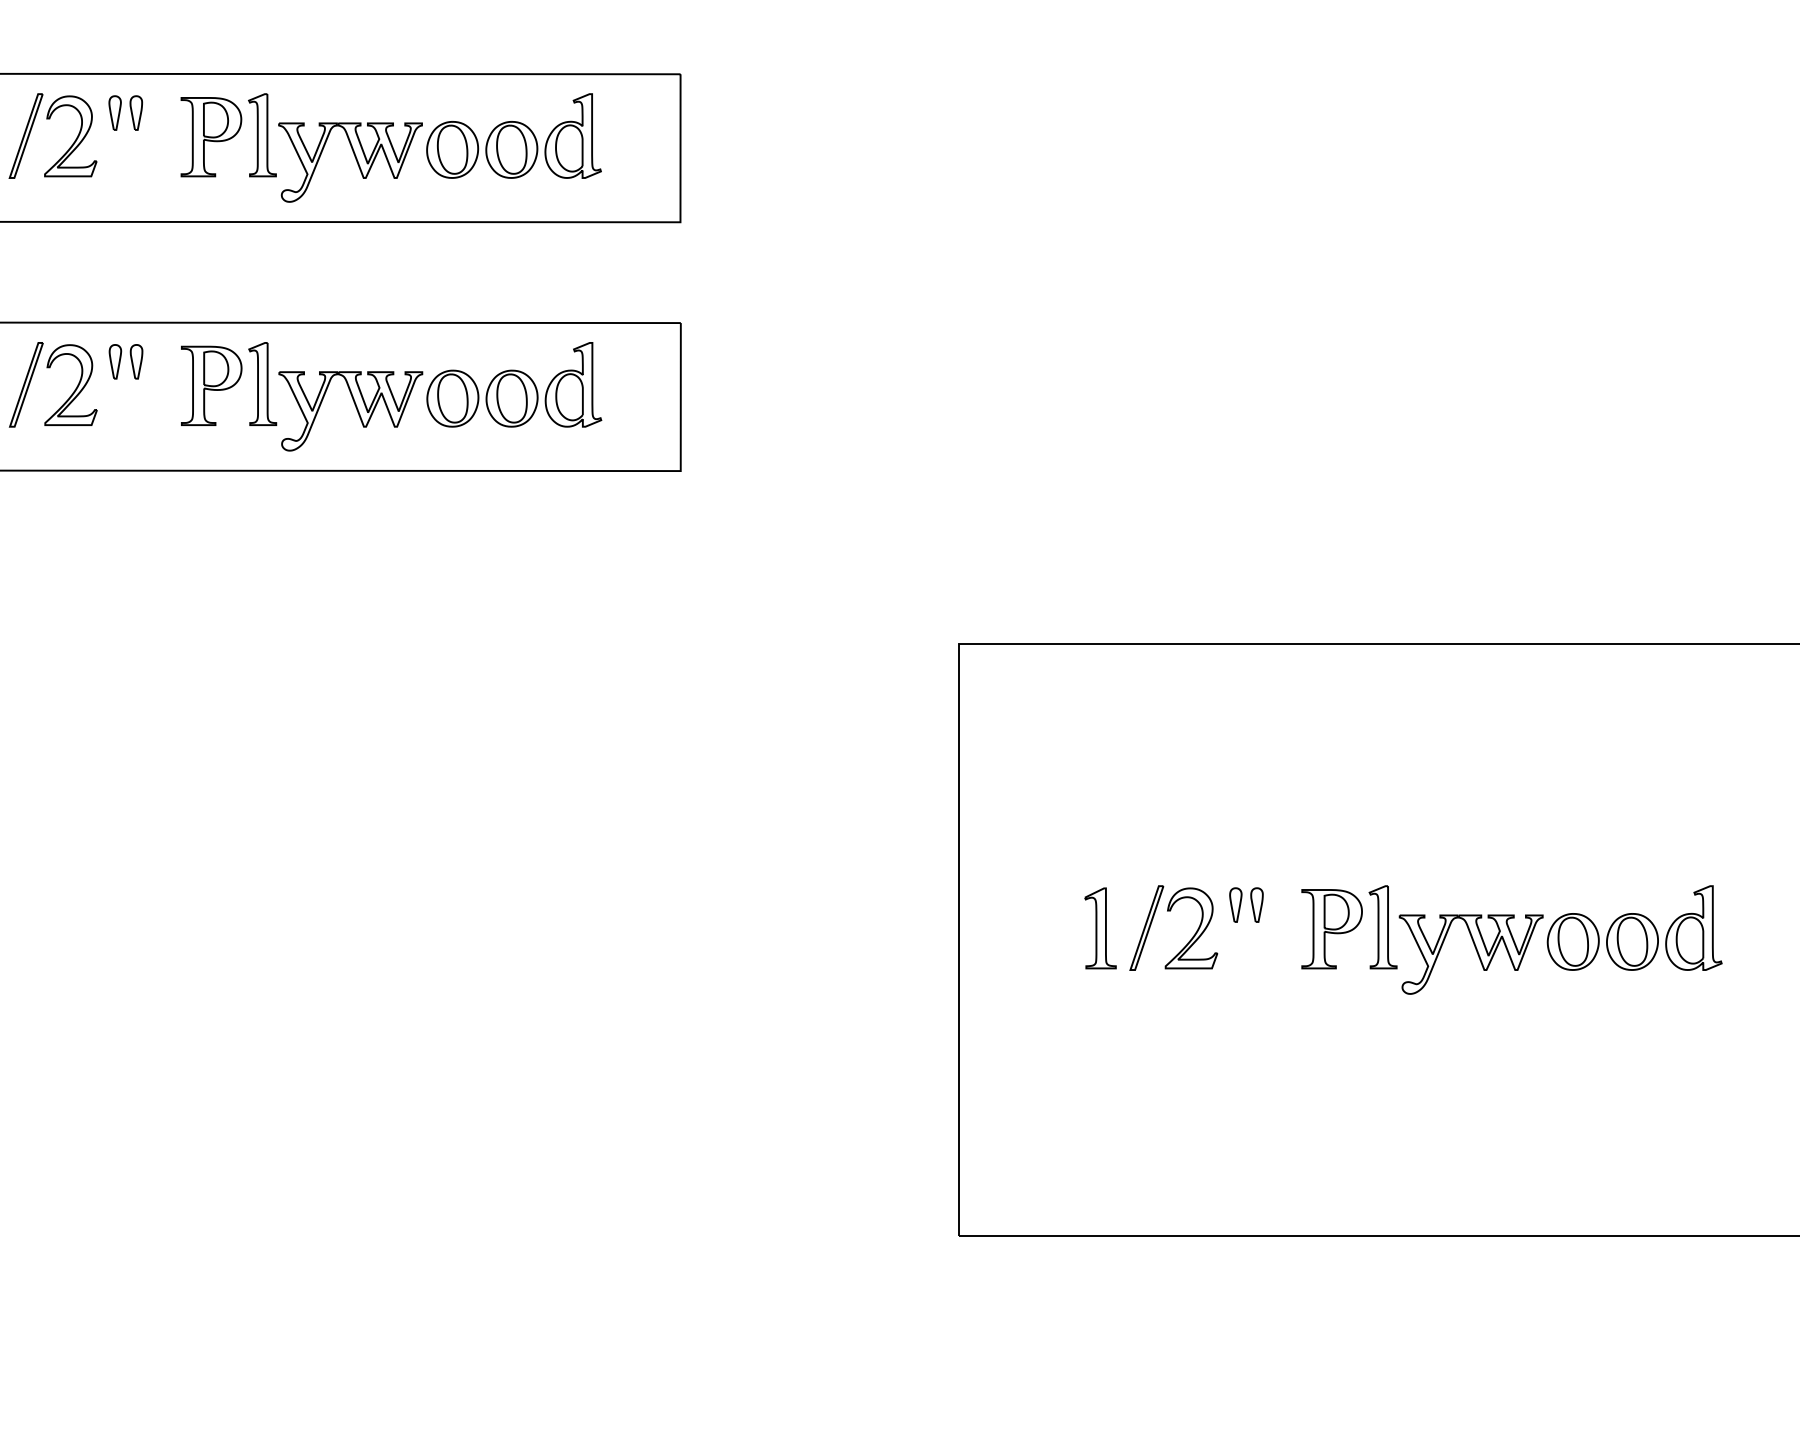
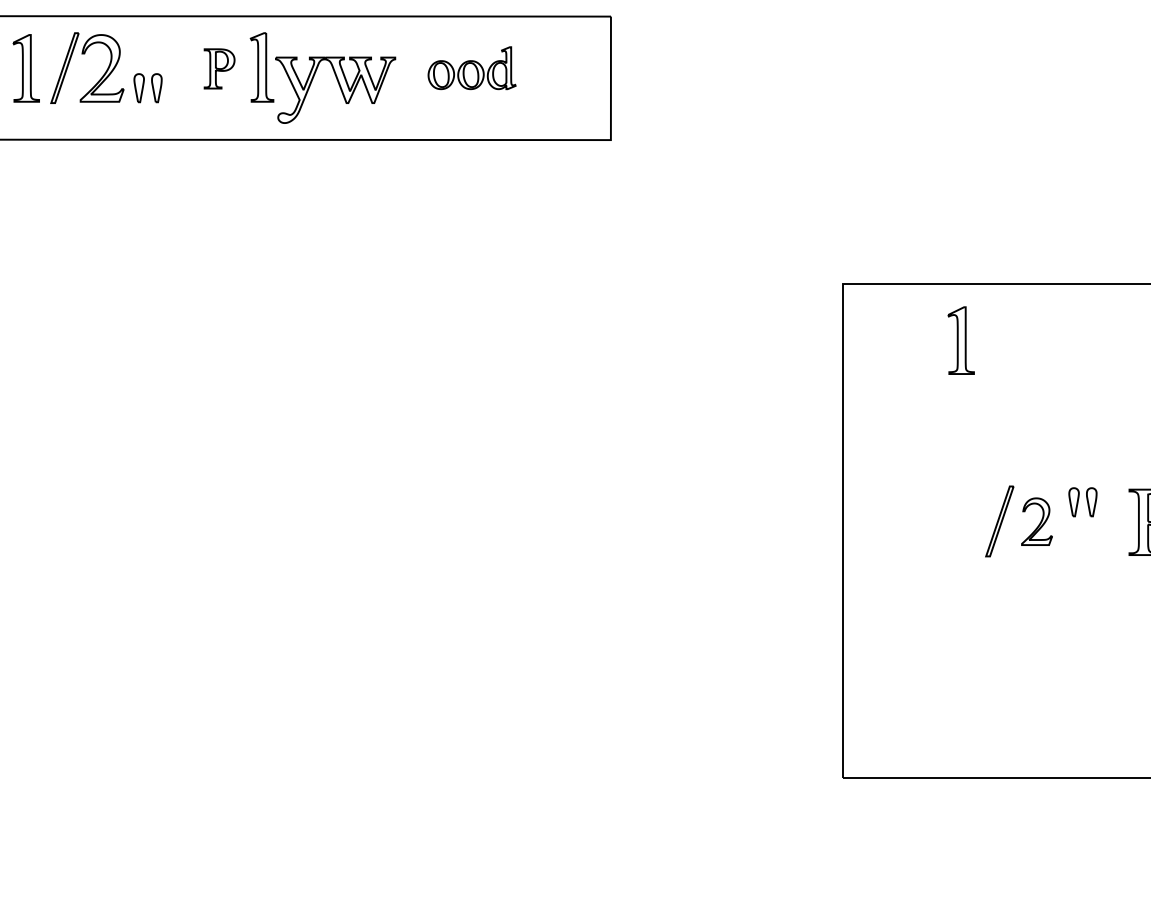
part: (125, 361) -> (147, 87), moved
part: (514, 384) -> (472, 67), size x0.6
part: (211, 385) -> (219, 68), size x0.6
part: (1100, 928) -> (961, 340), moved
part: (1191, 928) -> (1037, 521), size x0.7

